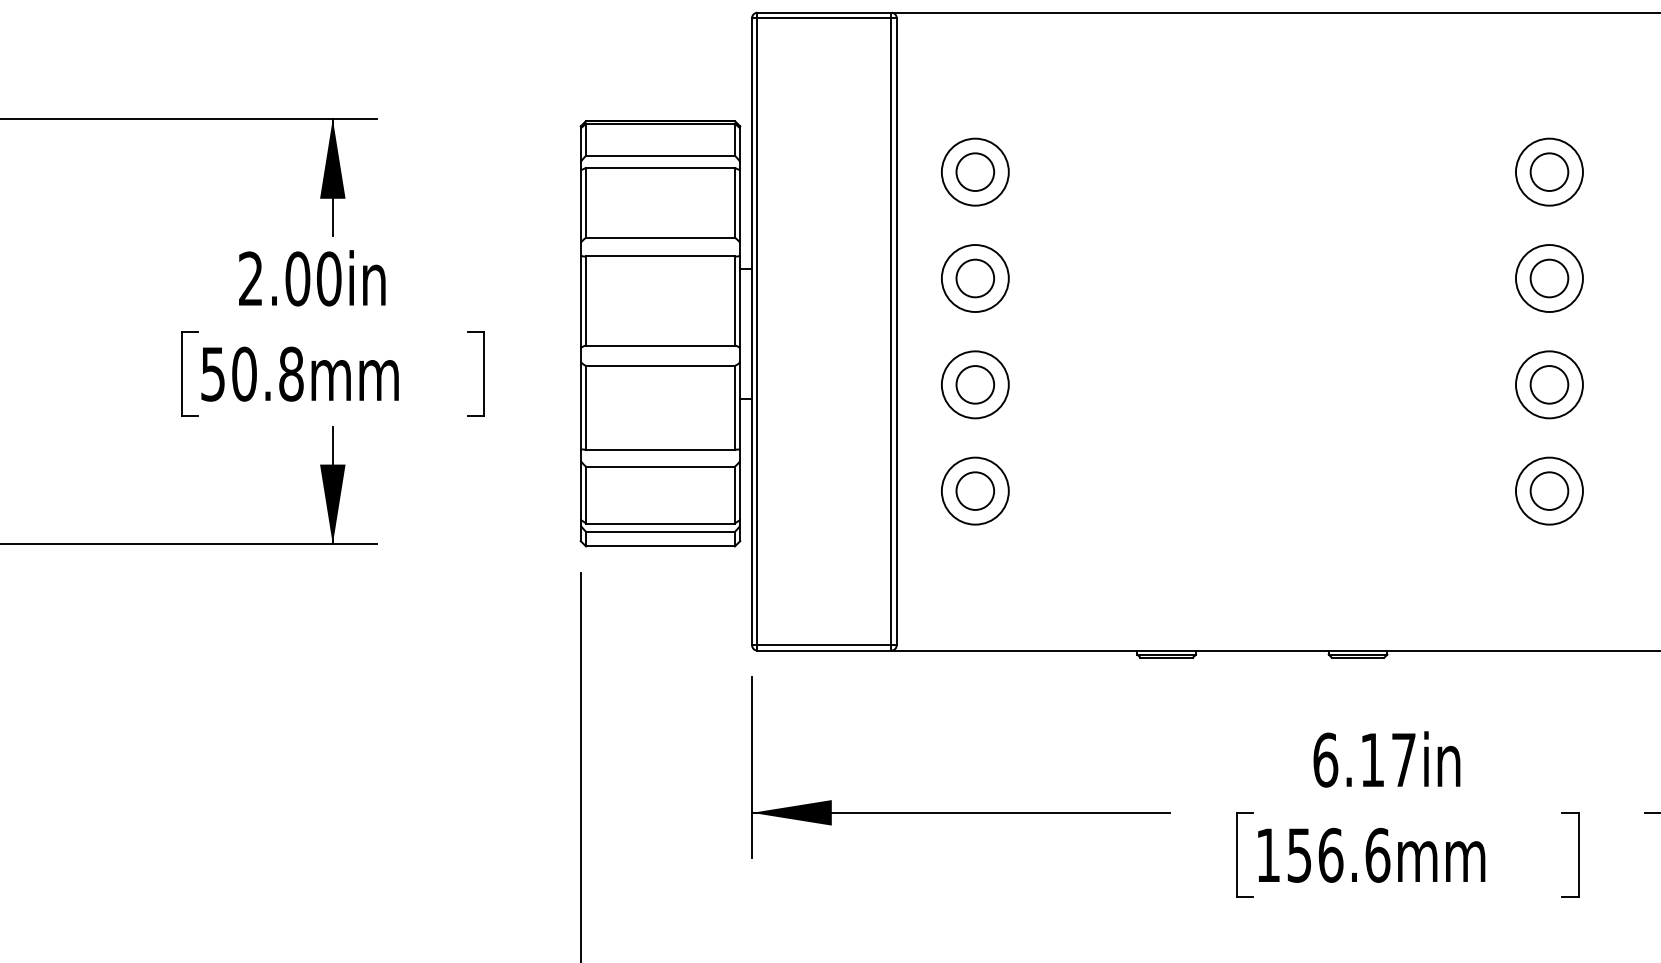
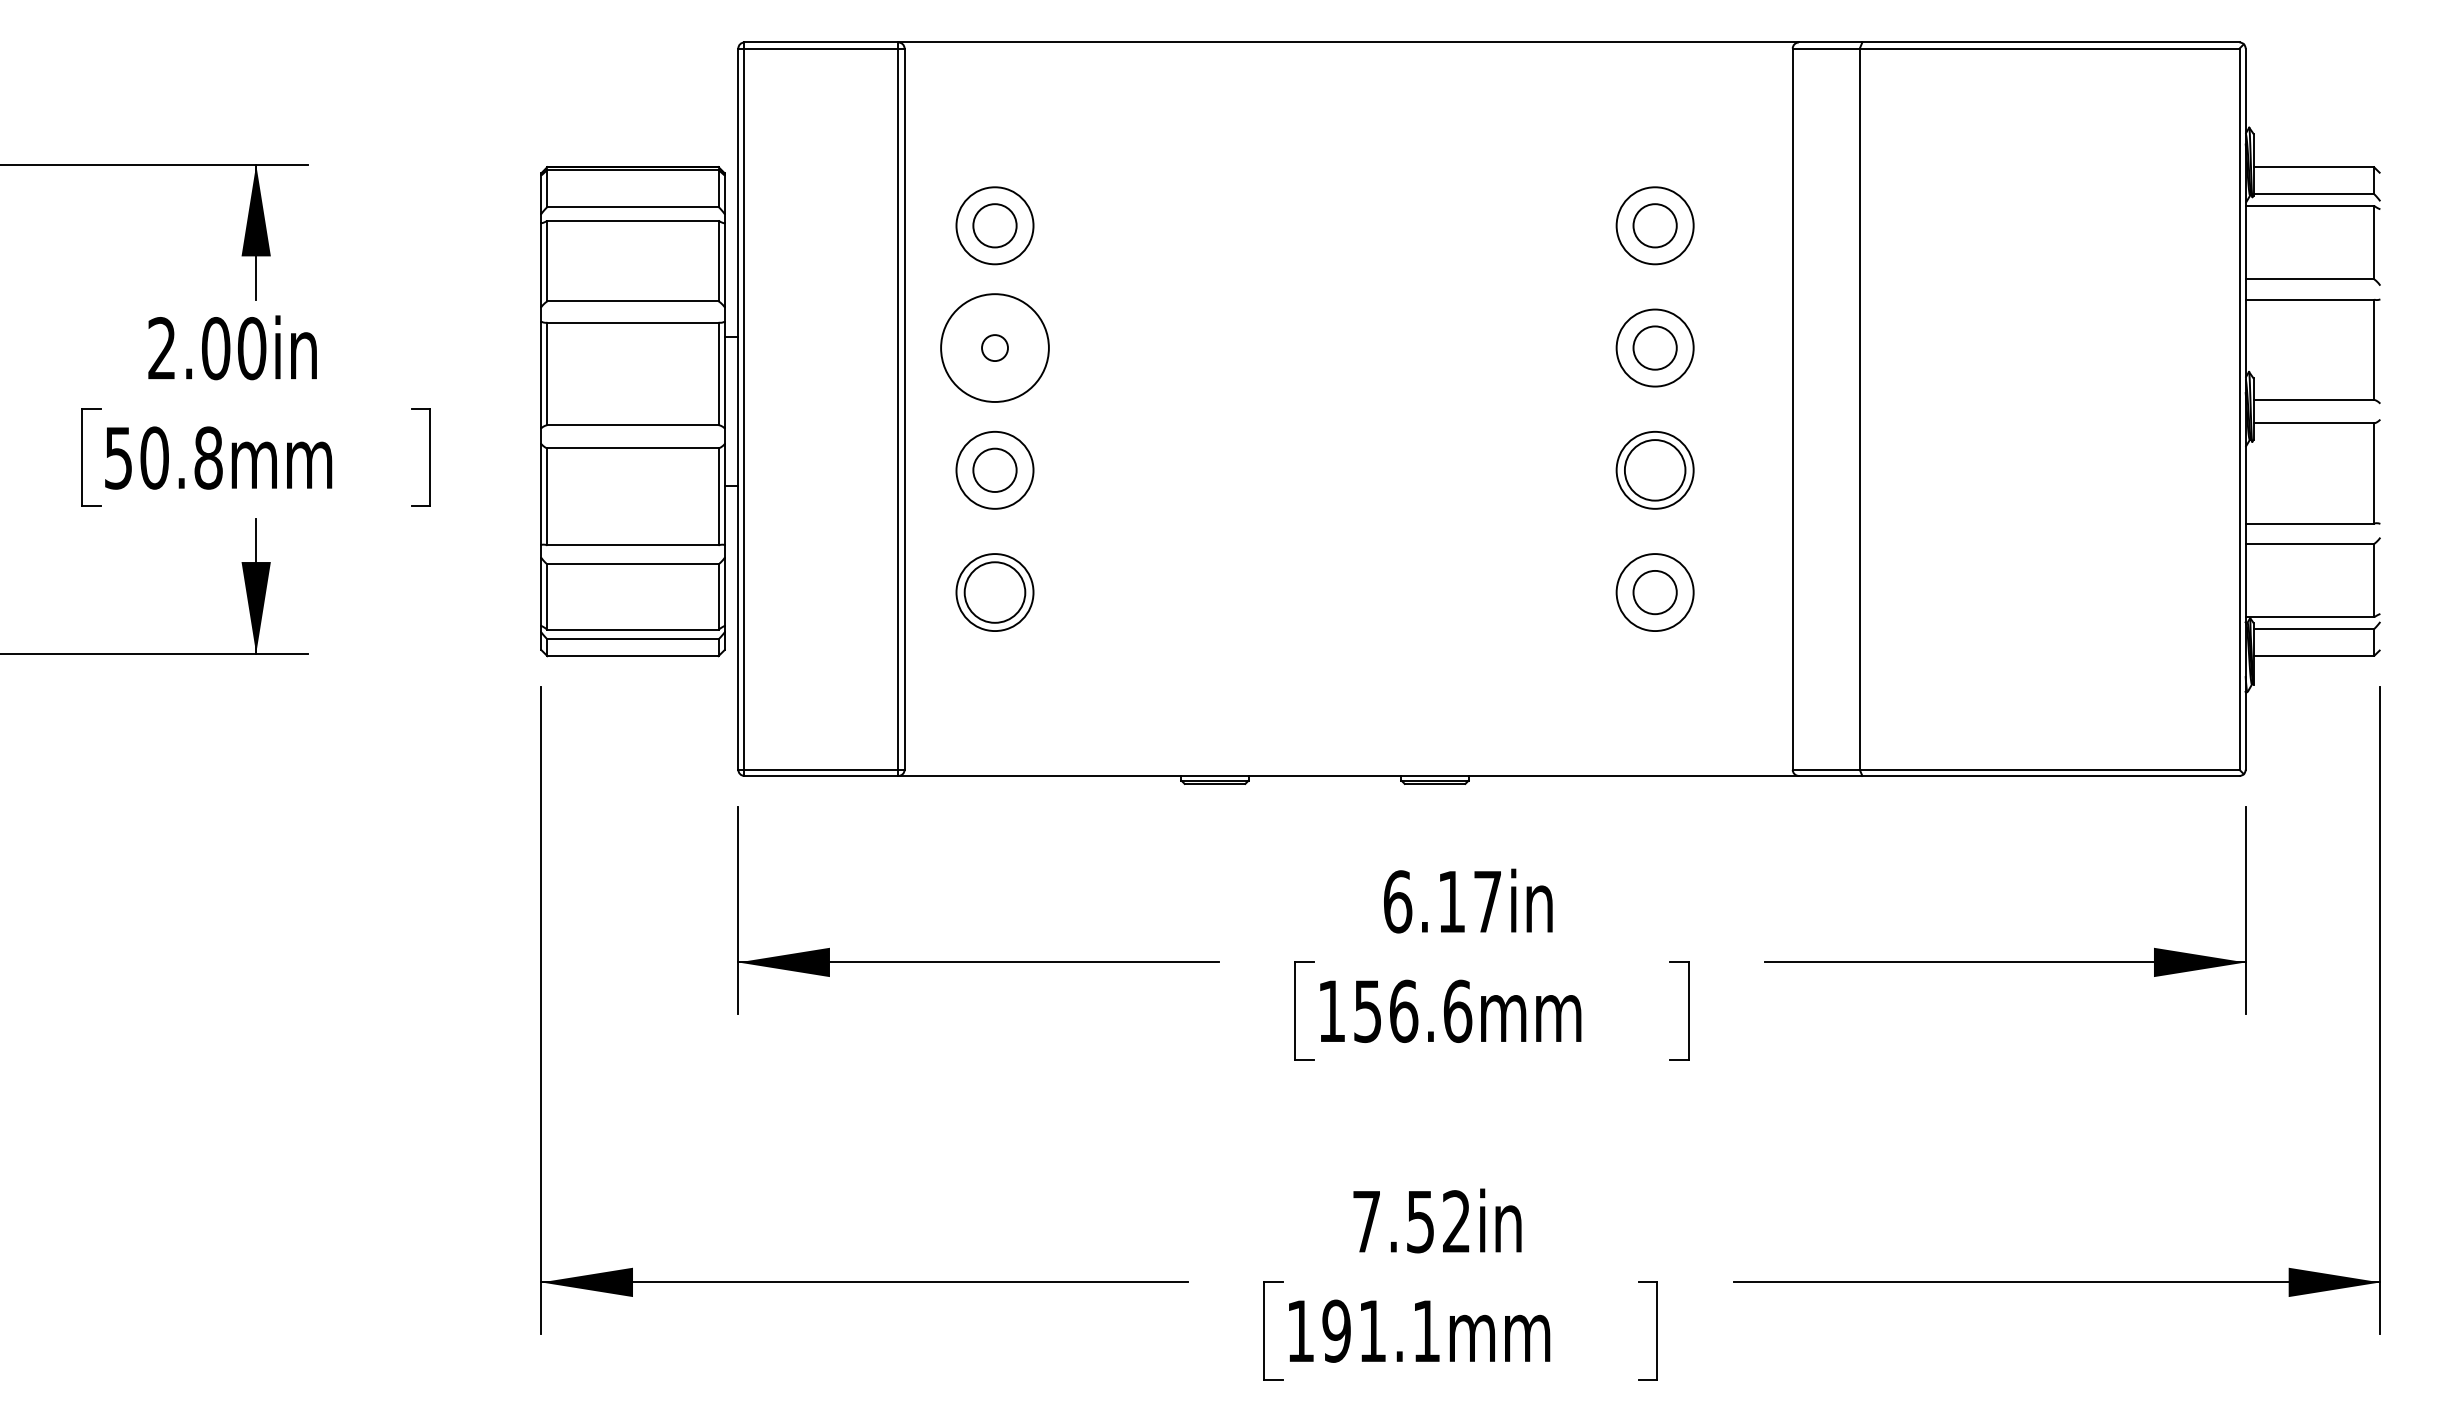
circle: (974, 278) -> (994, 347), size x0.6
circle: (974, 278) -> (994, 347), size x1.4
circle: (1548, 384) -> (1654, 469), size x1.4
circle: (974, 491) -> (994, 592), size x1.4

